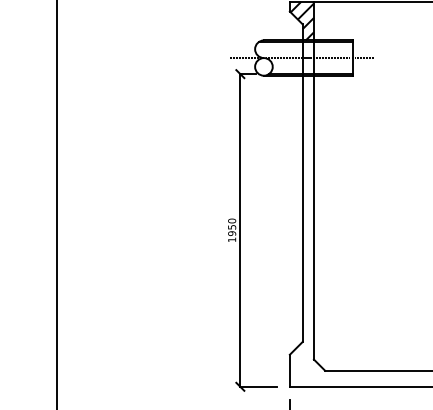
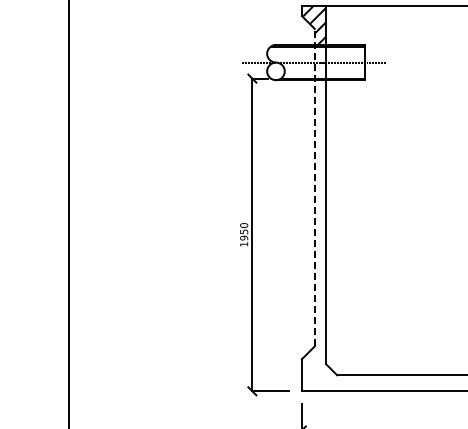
line: (302, 183) -> (314, 187), solid -> dashed

